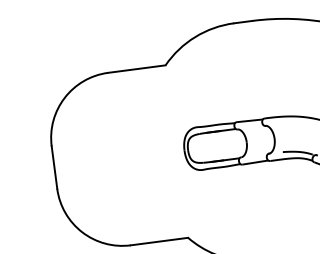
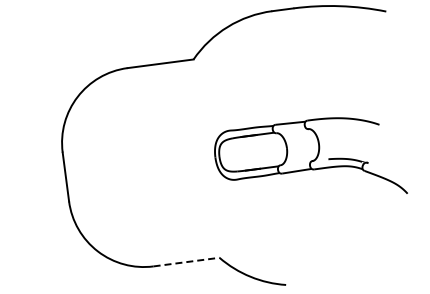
line: (160, 241) -> (187, 262), solid -> dashed

